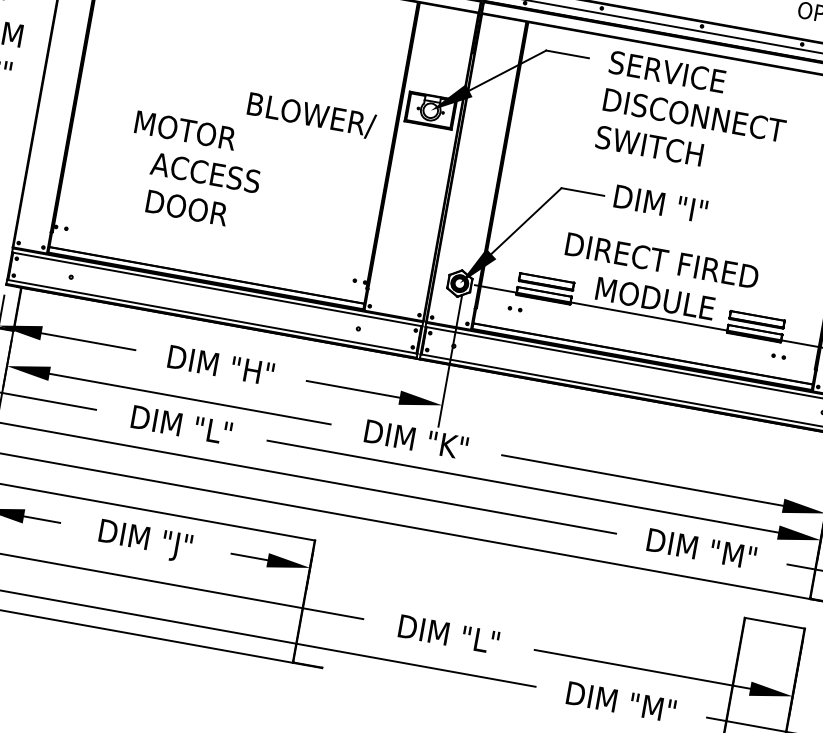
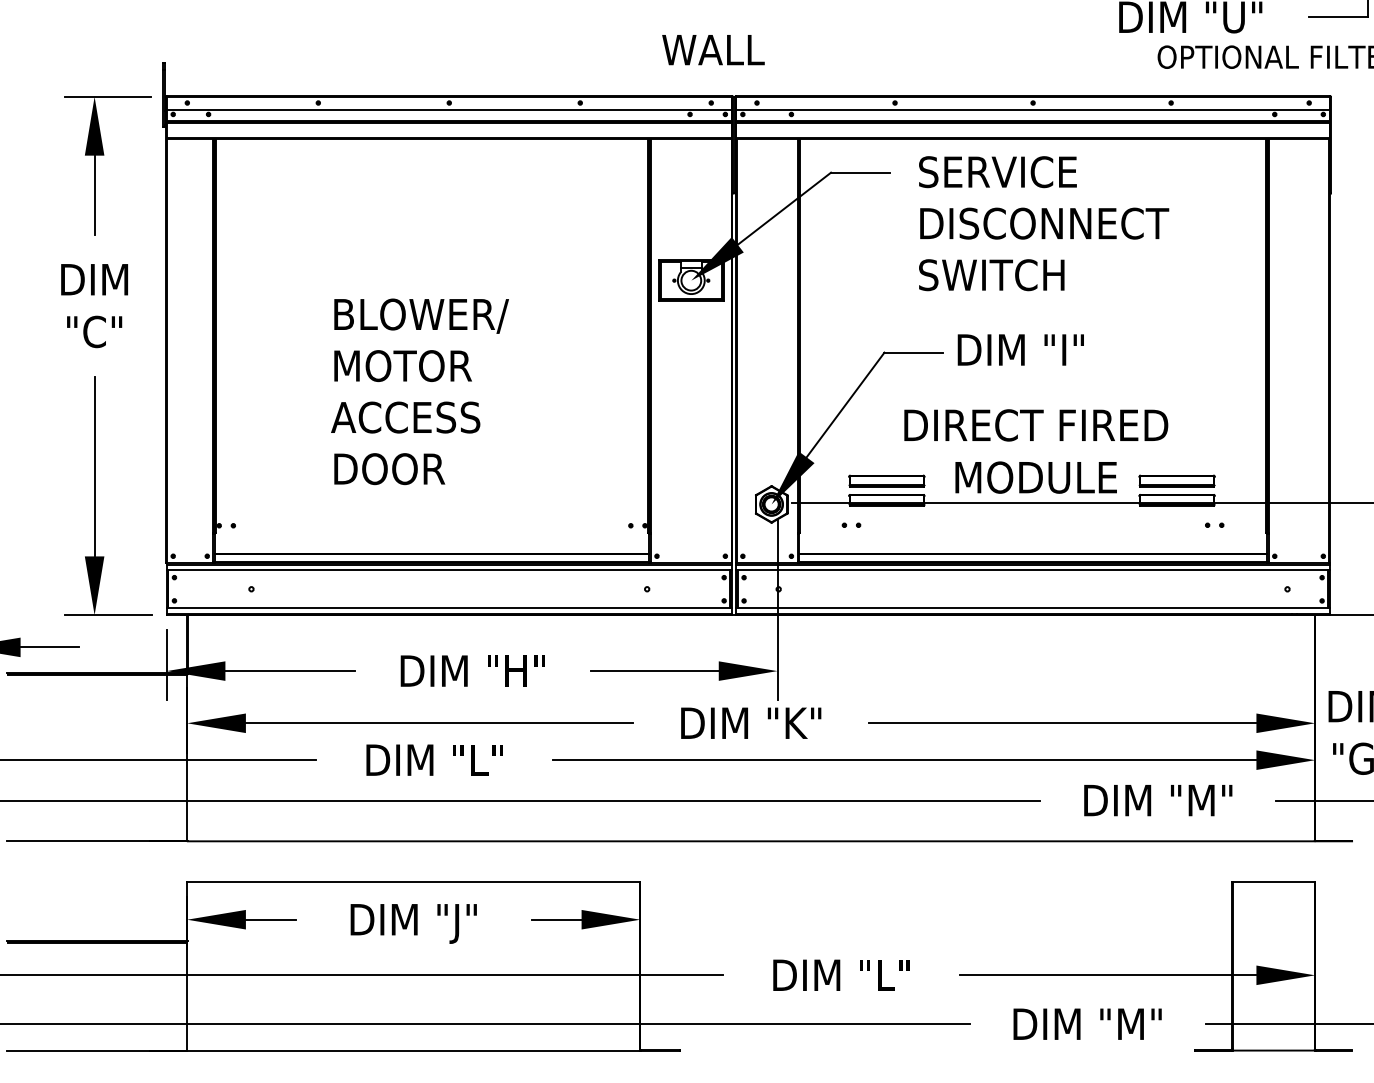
text: (311, 115) -> (421, 315), moved
text: (185, 130) -> (402, 365), moved

